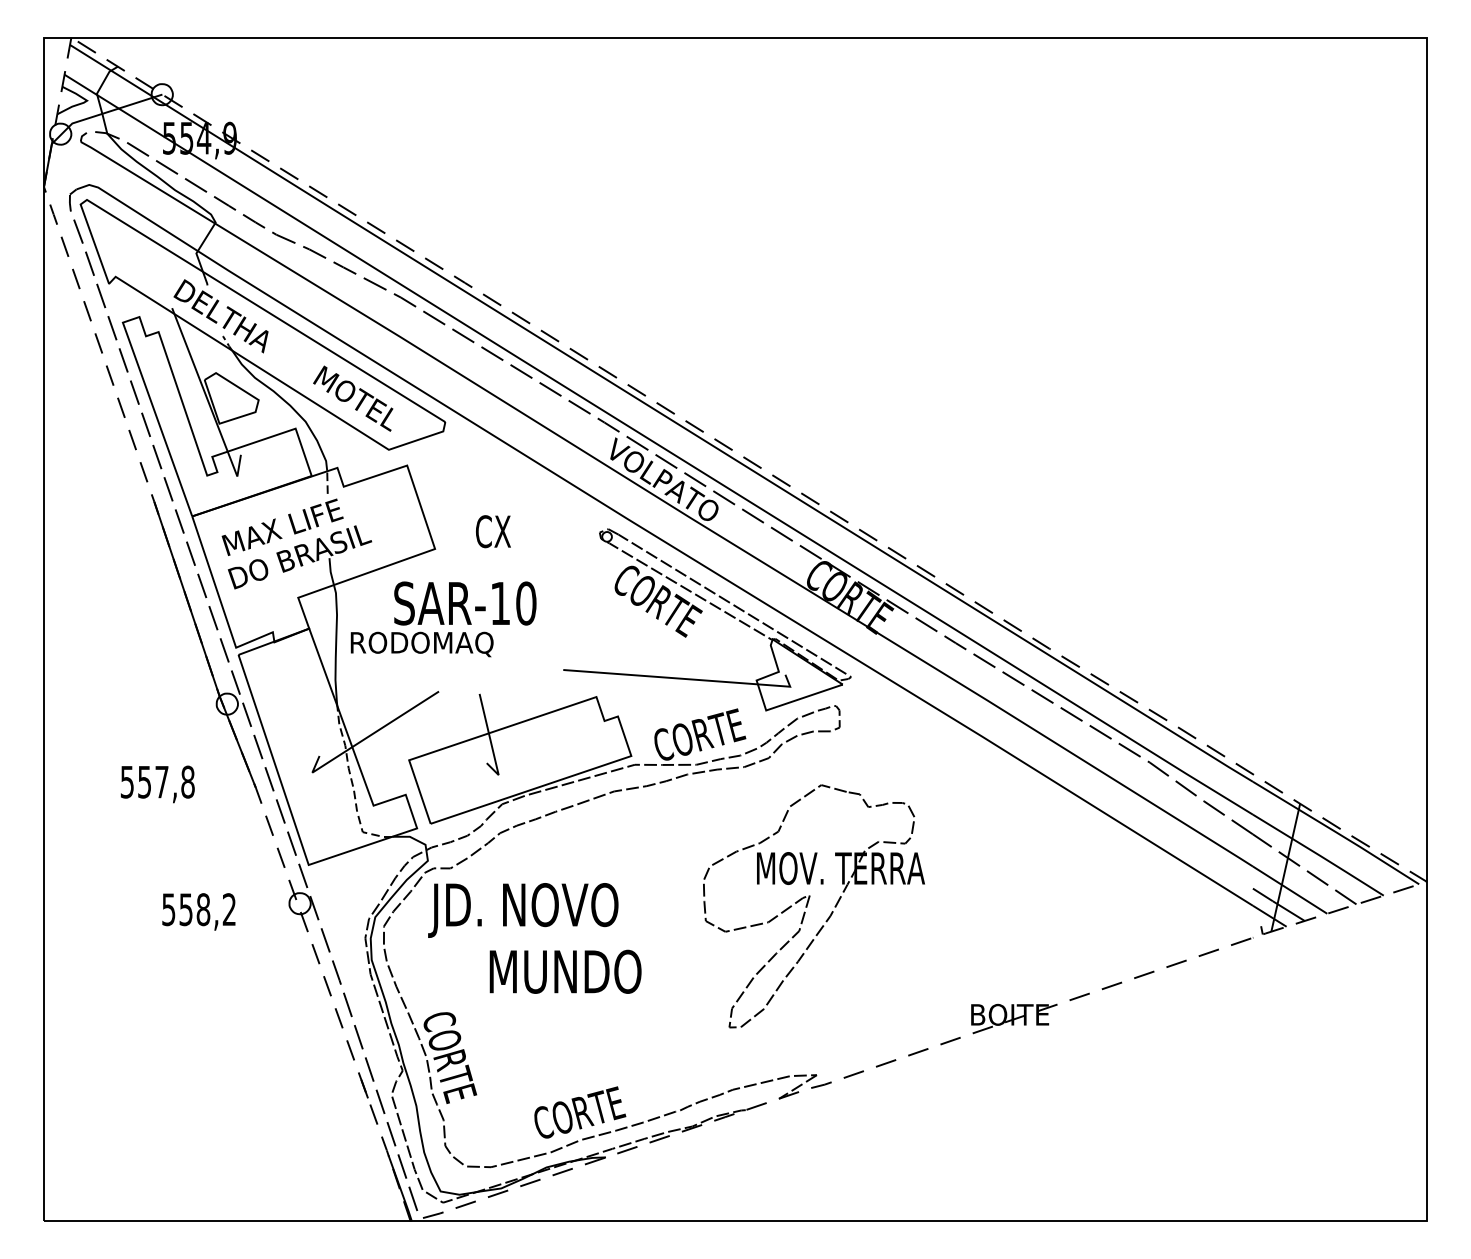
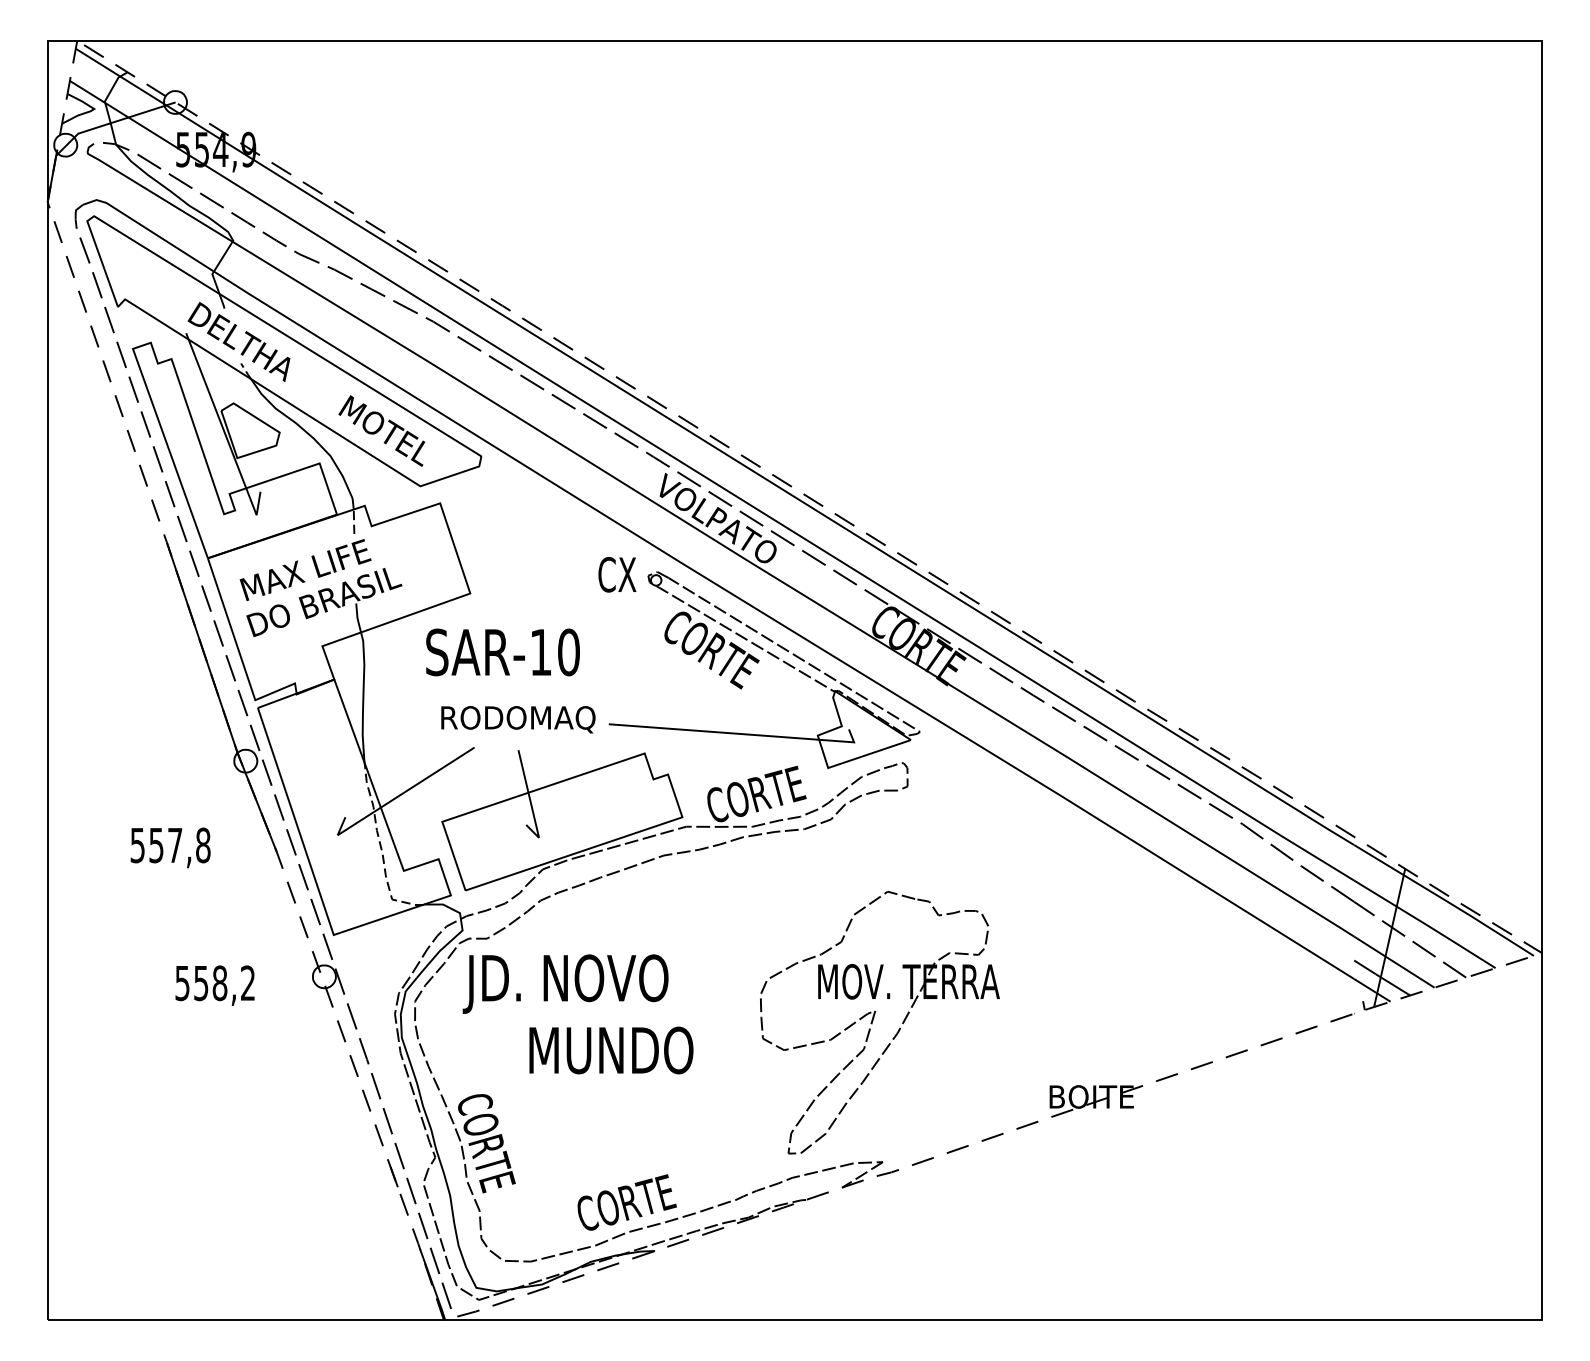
text: (493, 531) -> (617, 574), moved
text: (422, 644) -> (518, 719), moved
part: (808, 905) -> (873, 1021), moved

